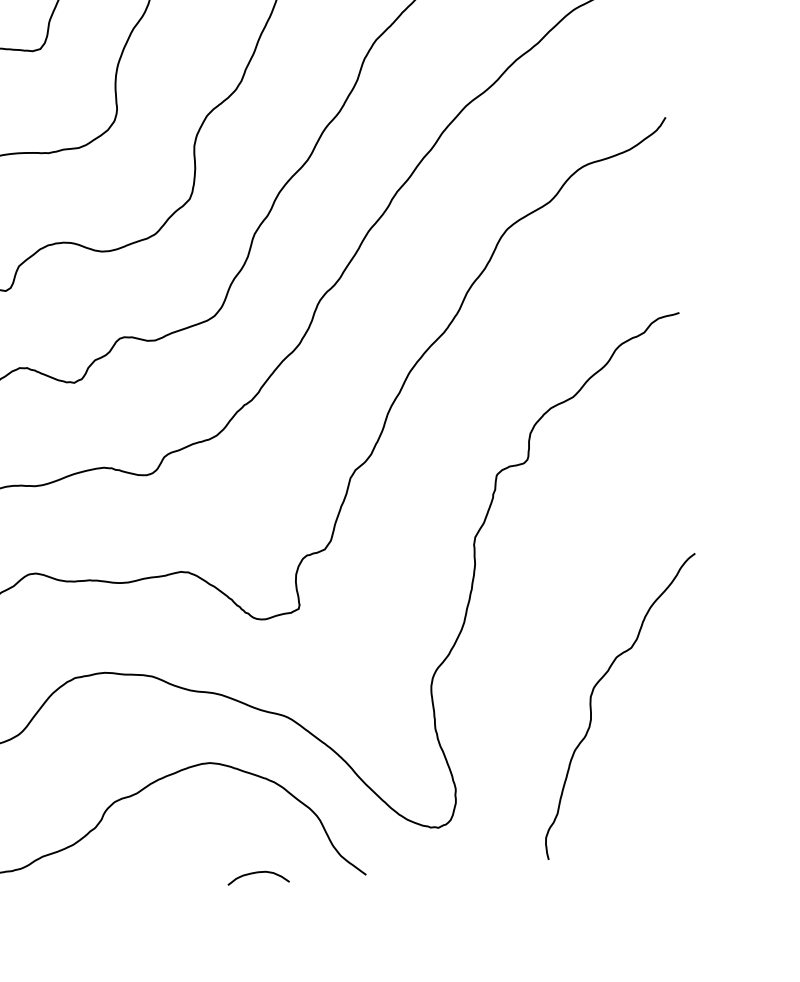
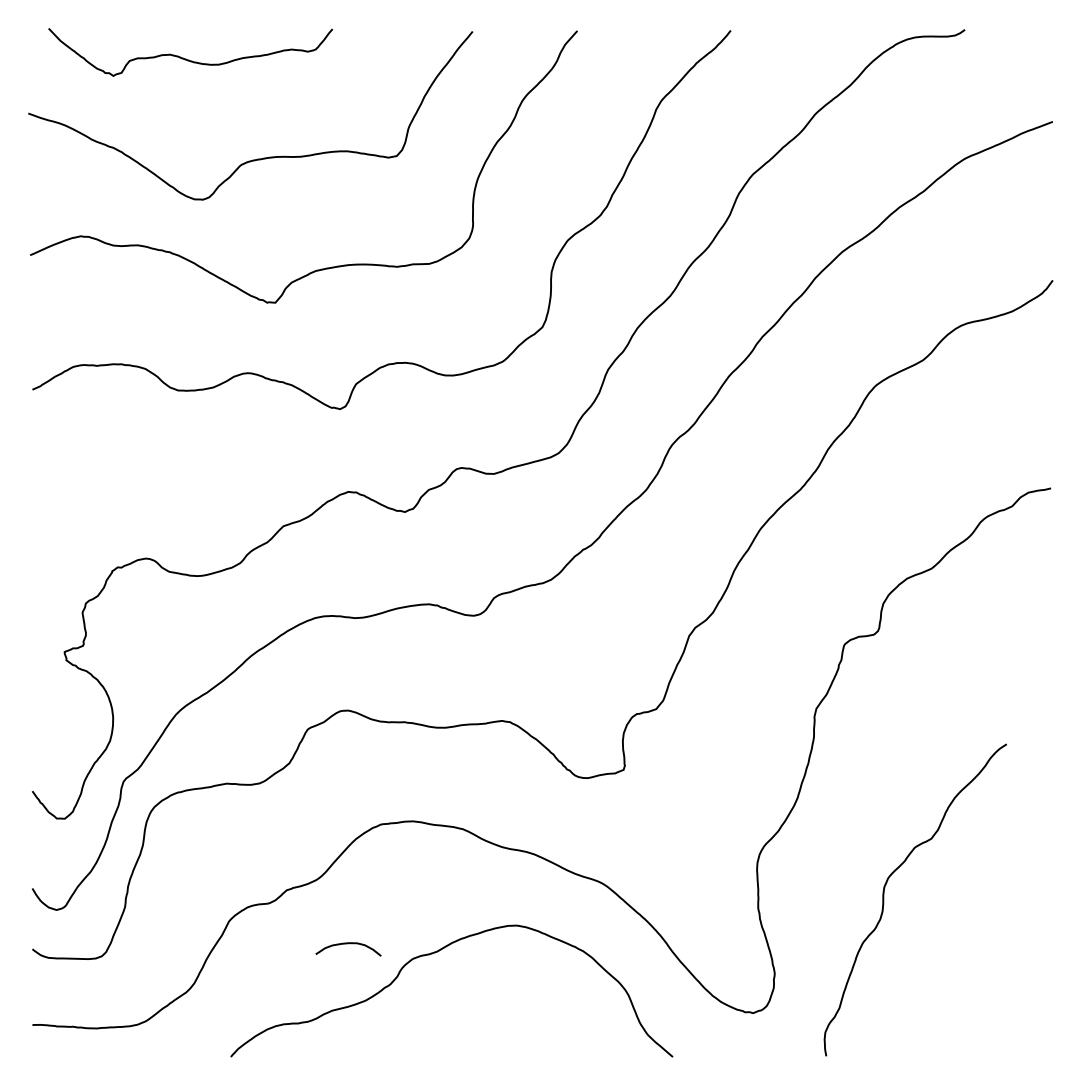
curve: (591, 708) -> (884, 899), moved
curve: (258, 873) -> (348, 944), moved

